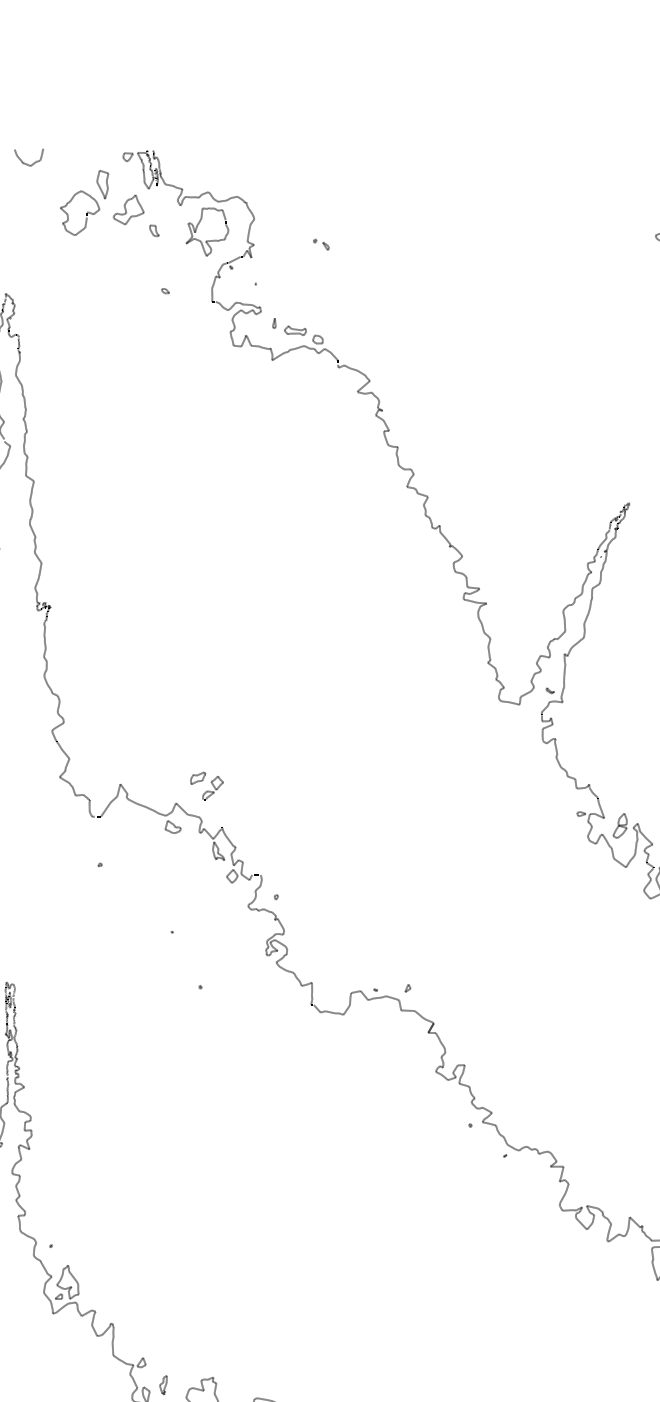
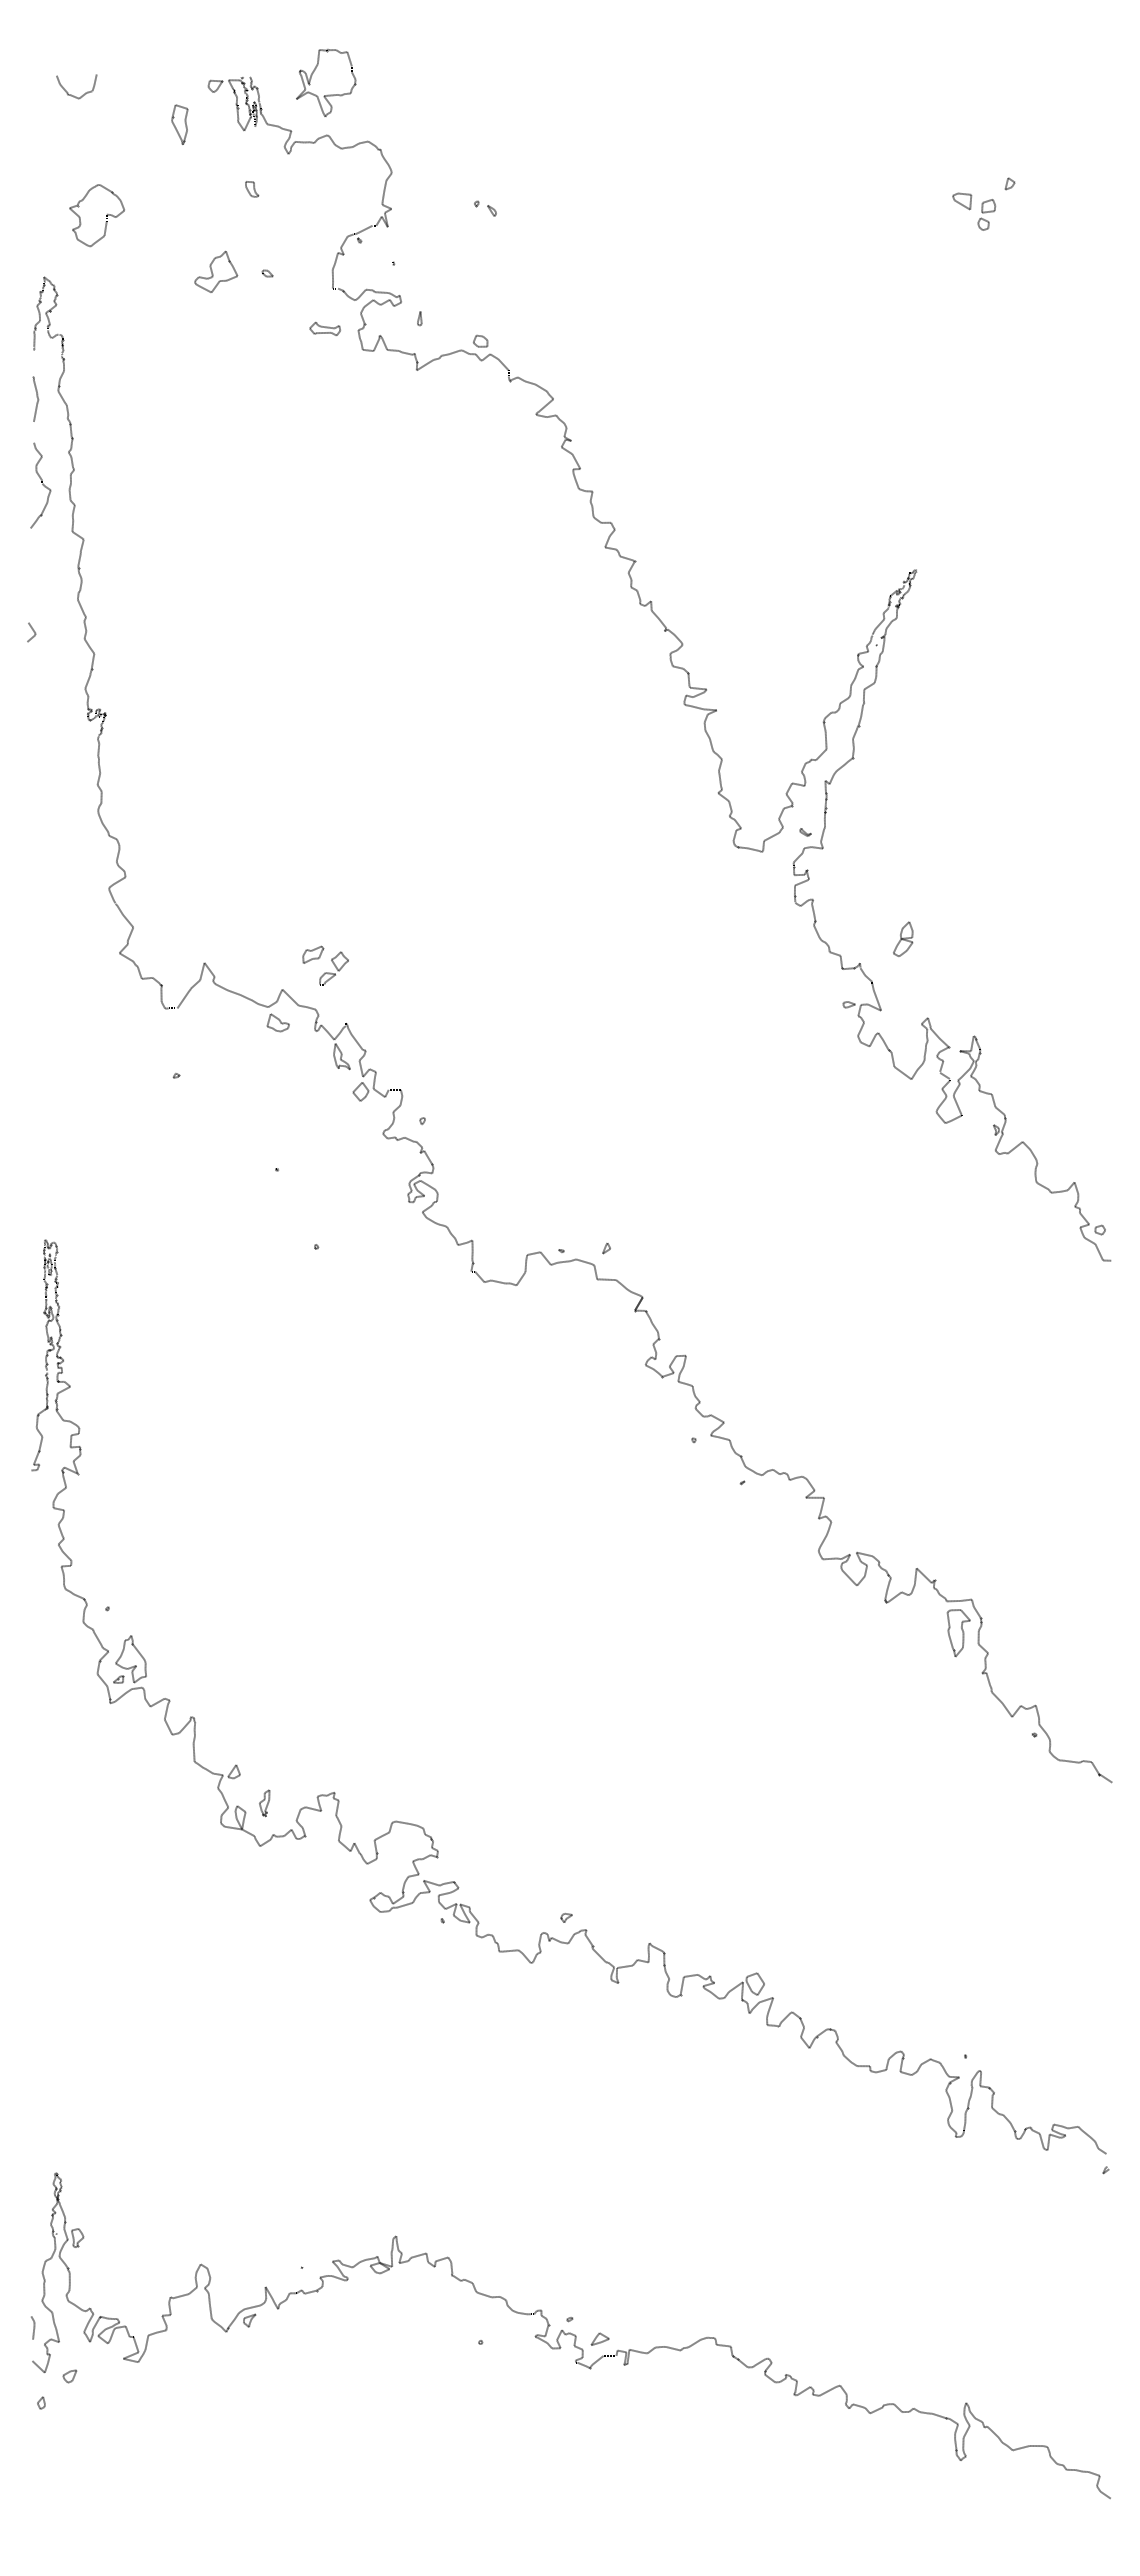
part: (128, 209) -> (216, 271), moved
part: (86, 213) -> (106, 215), moved
part: (209, 240) -> (328, 94), moved
part: (294, 330) -> (324, 328), moved
part: (620, 825) -> (903, 938), moved

